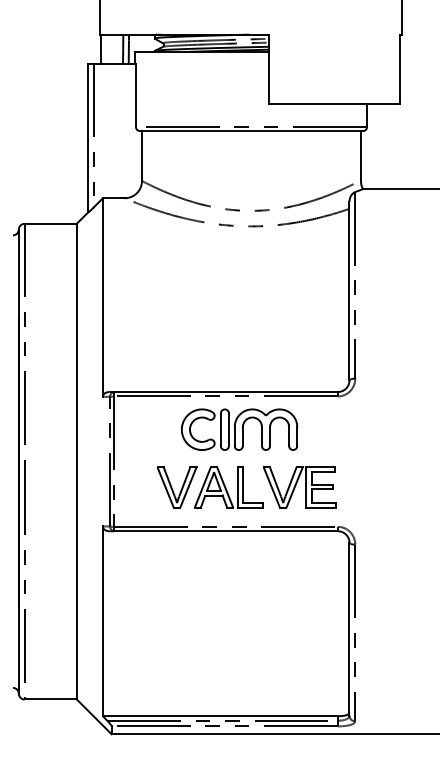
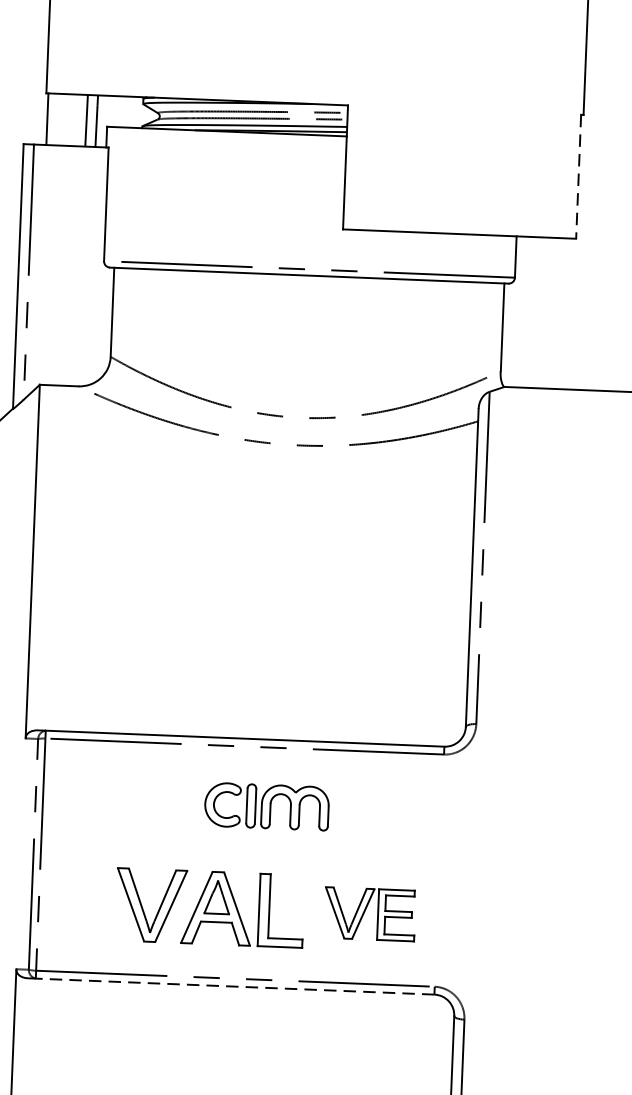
line: (400, 69) -> (578, 176), solid -> dashed
part: (239, 429) -> (266, 806), size x0.6
part: (299, 487) -> (369, 913), size x0.7
line: (225, 531) -> (234, 987), solid -> dashed

